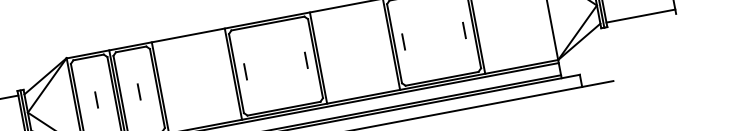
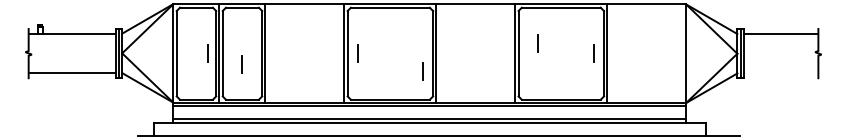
line: (640, 16) -> (780, 73), removed
line: (402, 41) -> (537, 43), moved
line: (305, 60) -> (422, 71), moved
line: (138, 91) -> (241, 64), moved
line: (95, 99) -> (207, 53), moved

